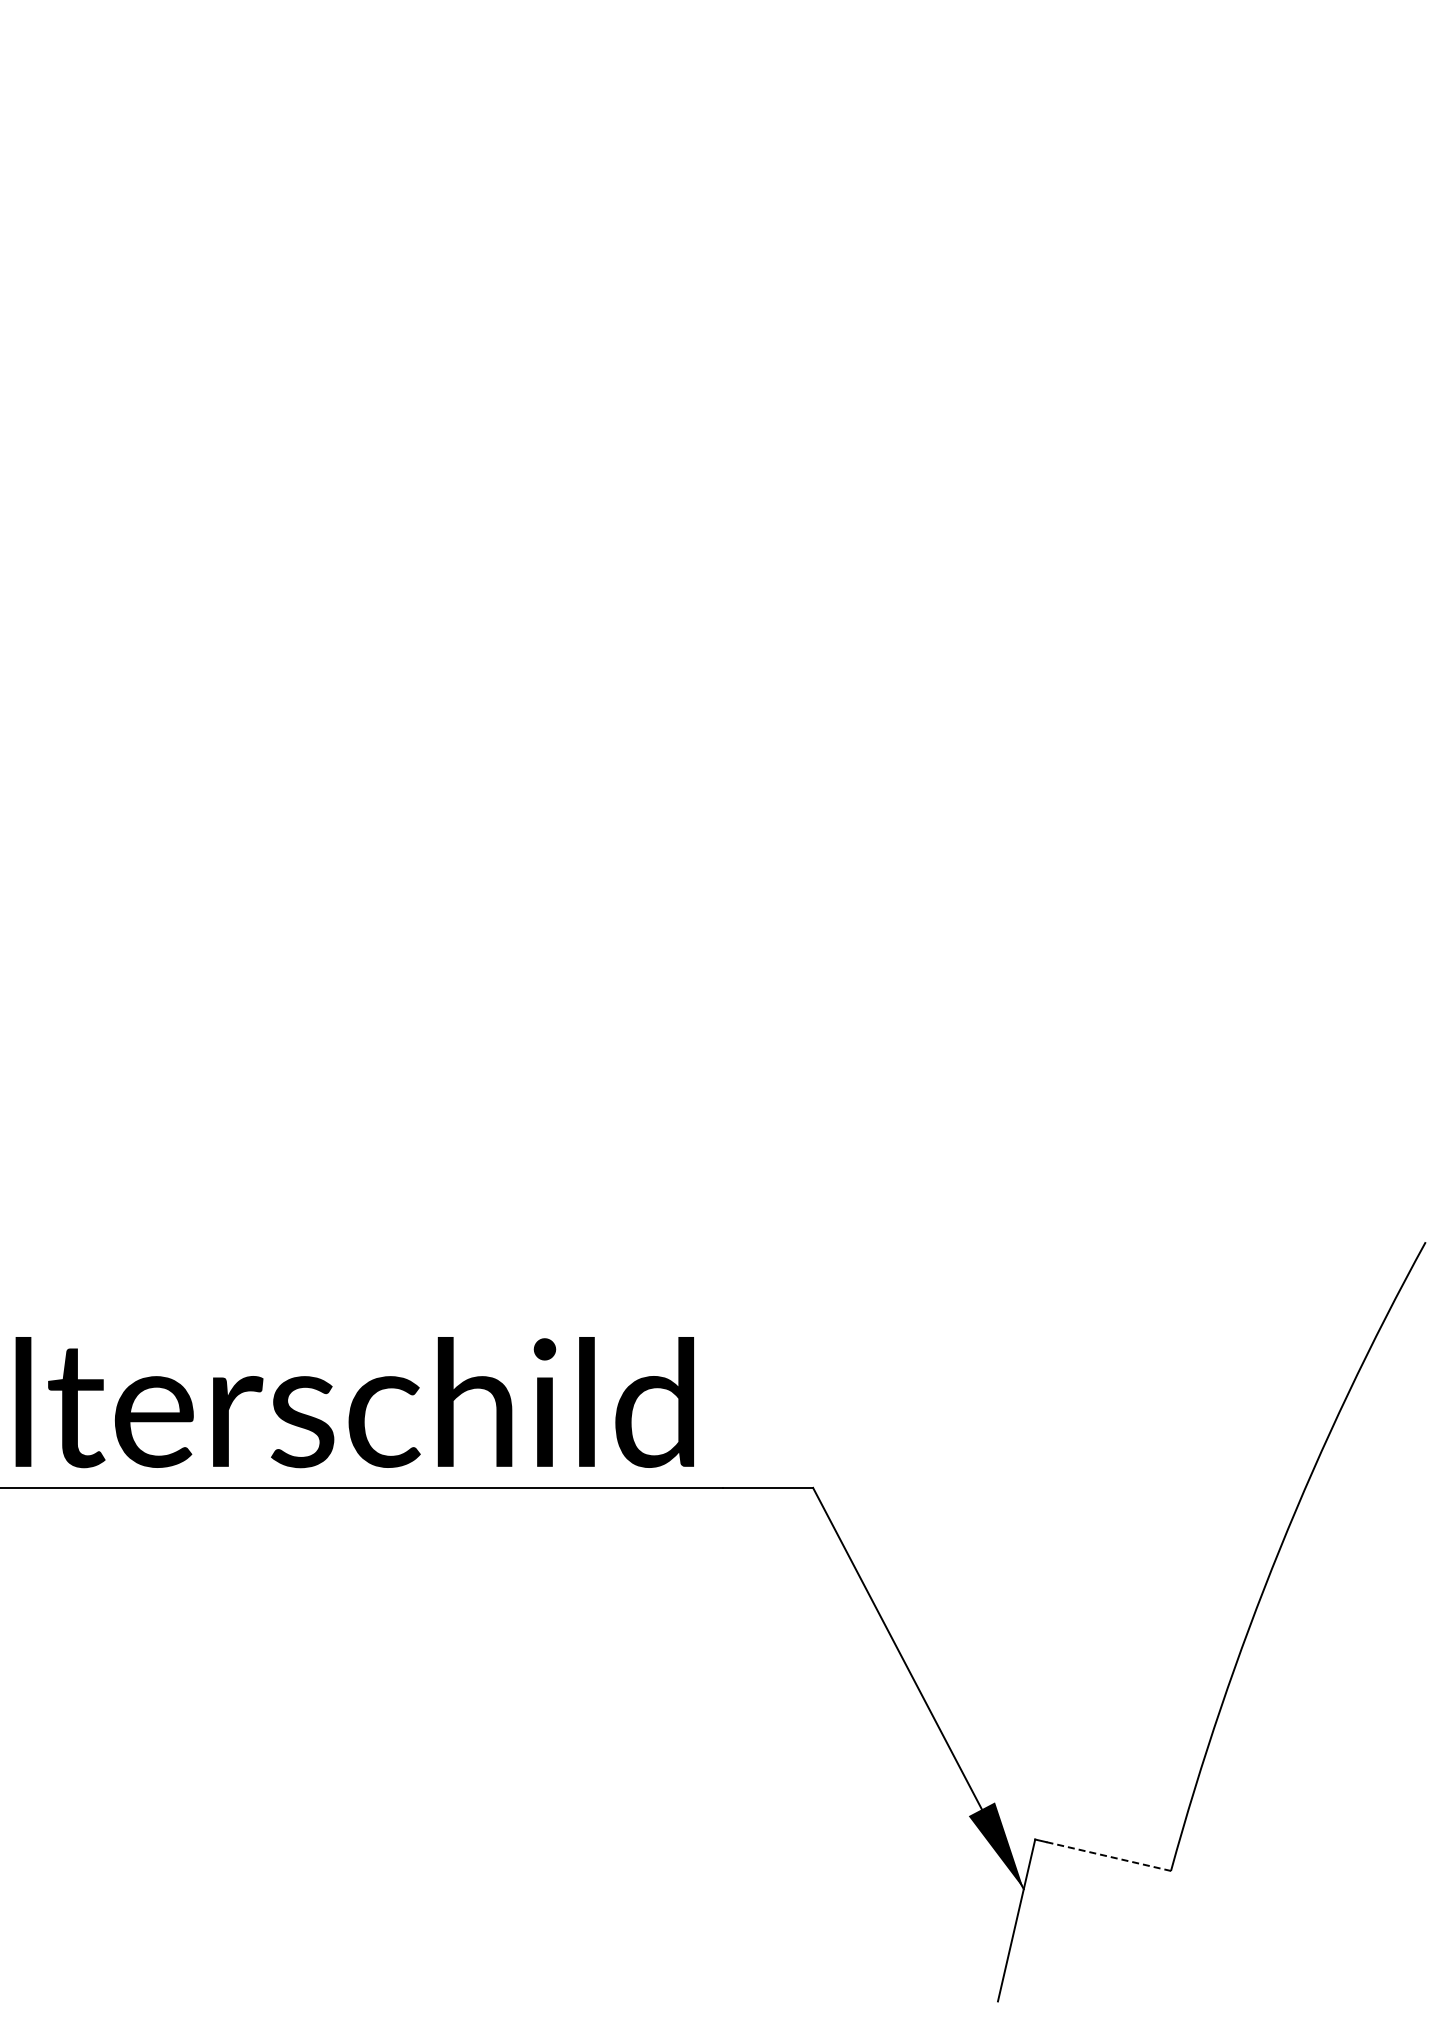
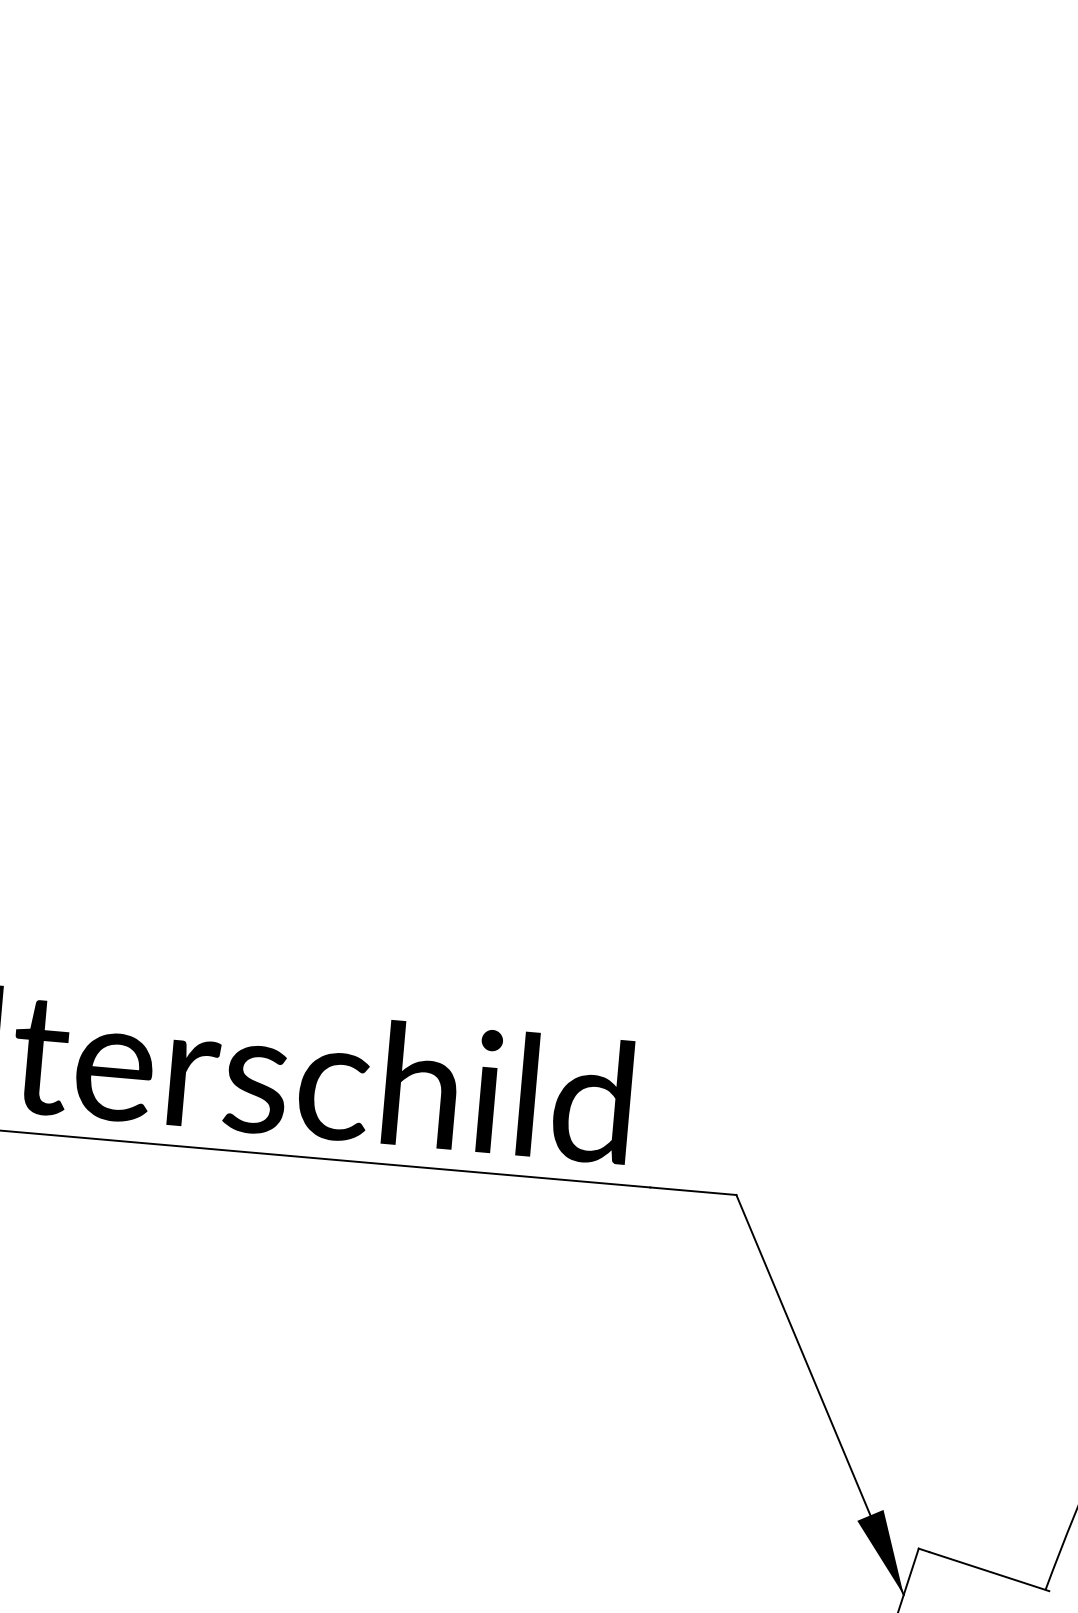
line: (1110, 1857) -> (988, 1572), dashed -> solid

